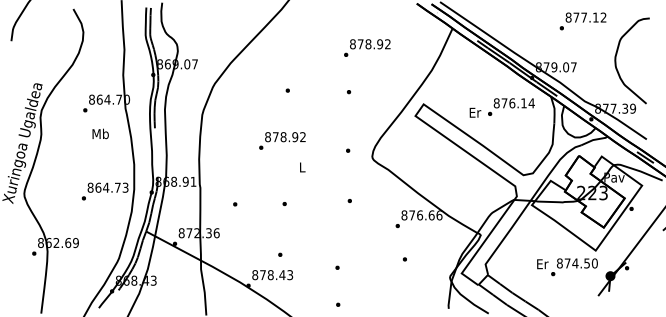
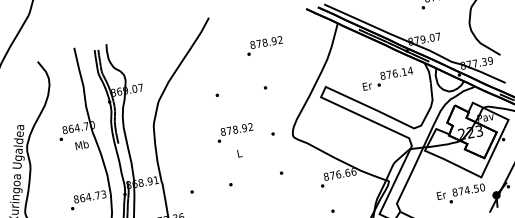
text: (367, 47) -> (264, 45), moved
text: (100, 133) -> (81, 144), moved
text: (282, 140) -> (235, 132), moved

